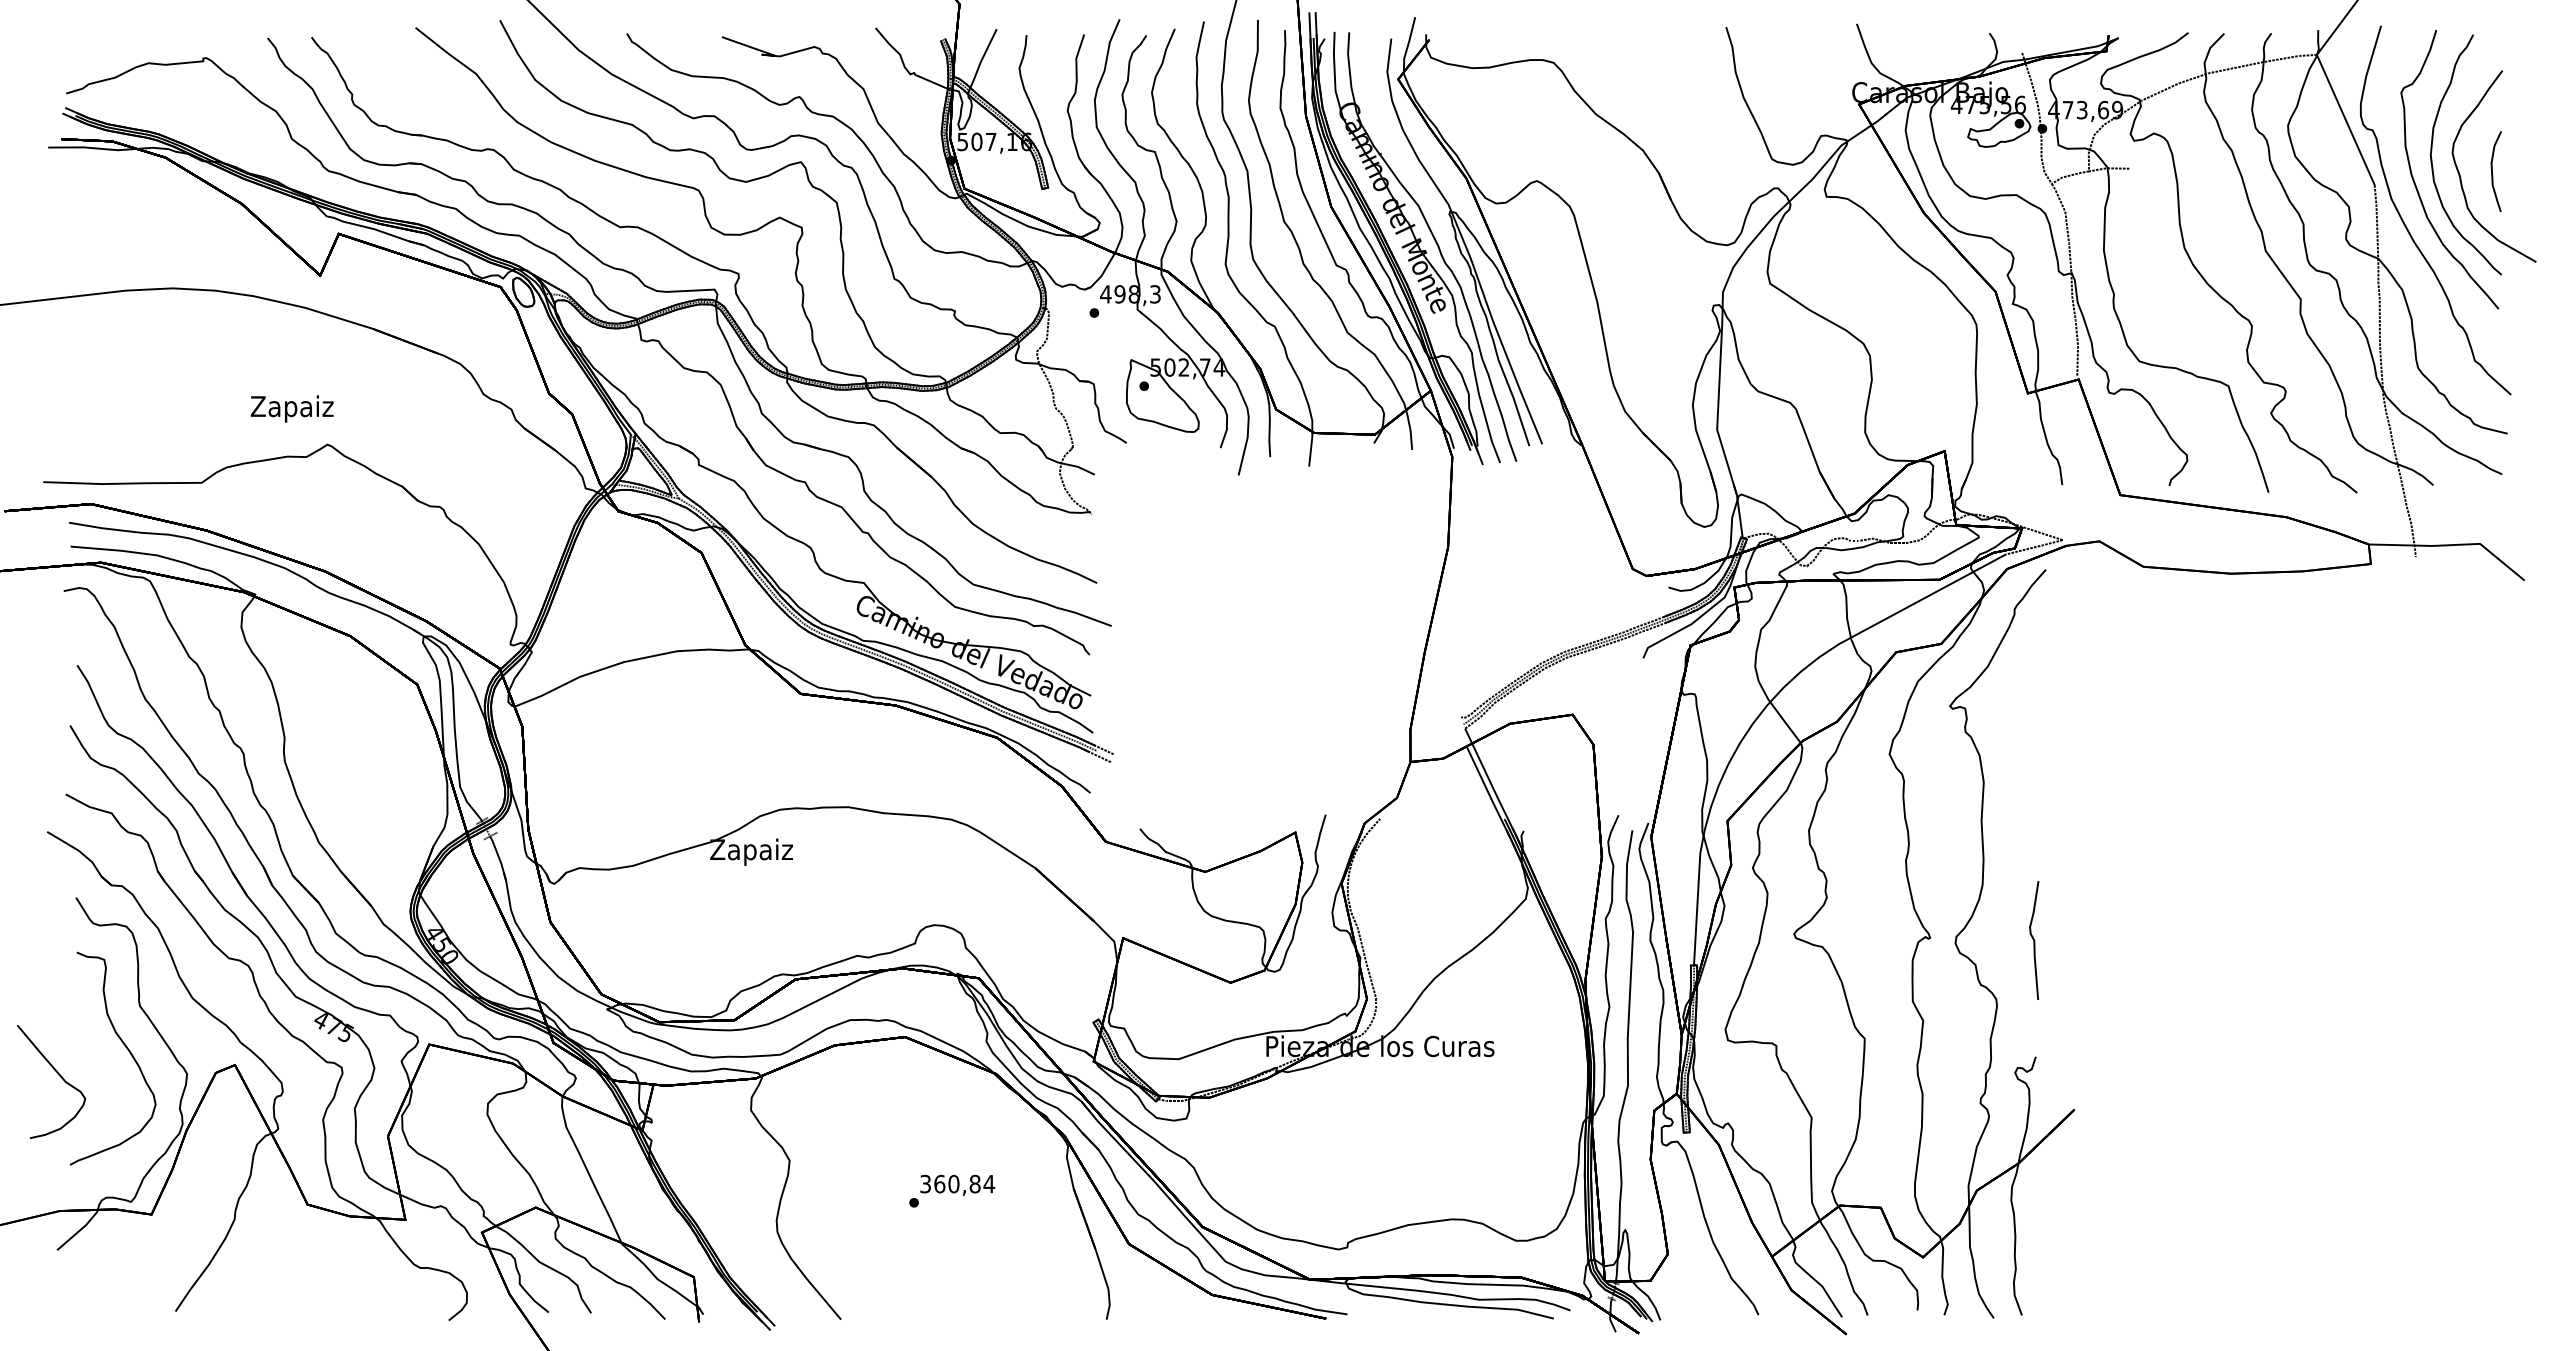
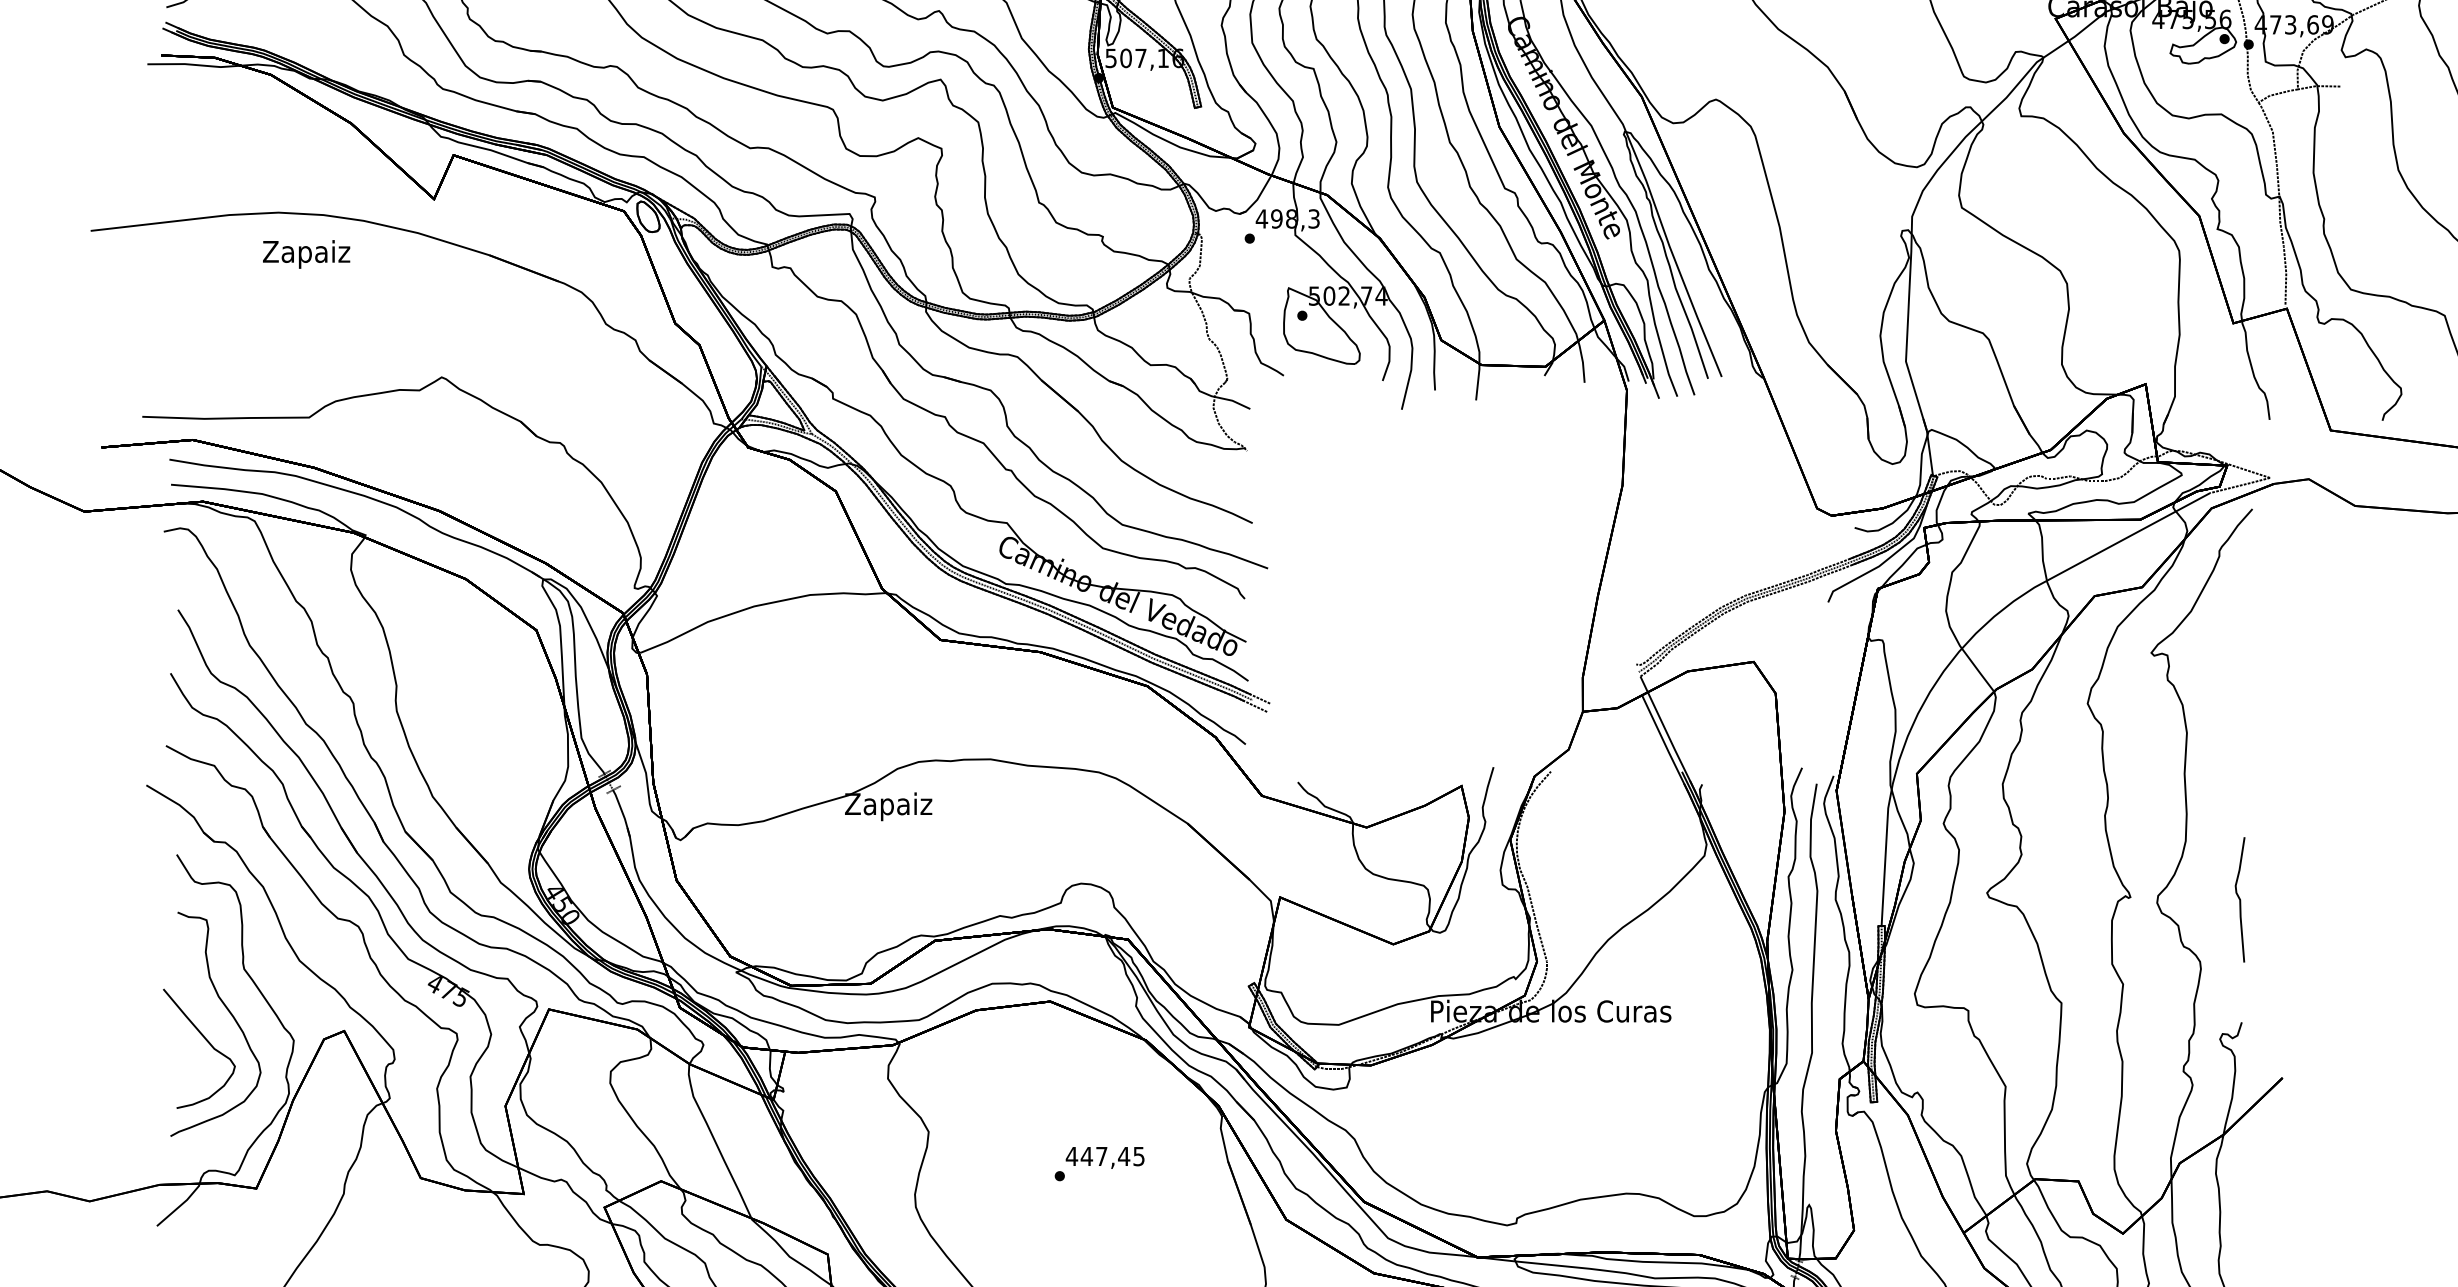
text: (291, 408) -> (305, 253), moved
part: (58, 1075) -> (206, 1042), moved
text: (957, 1183) -> (1105, 1155), 360,84 -> 447,45

